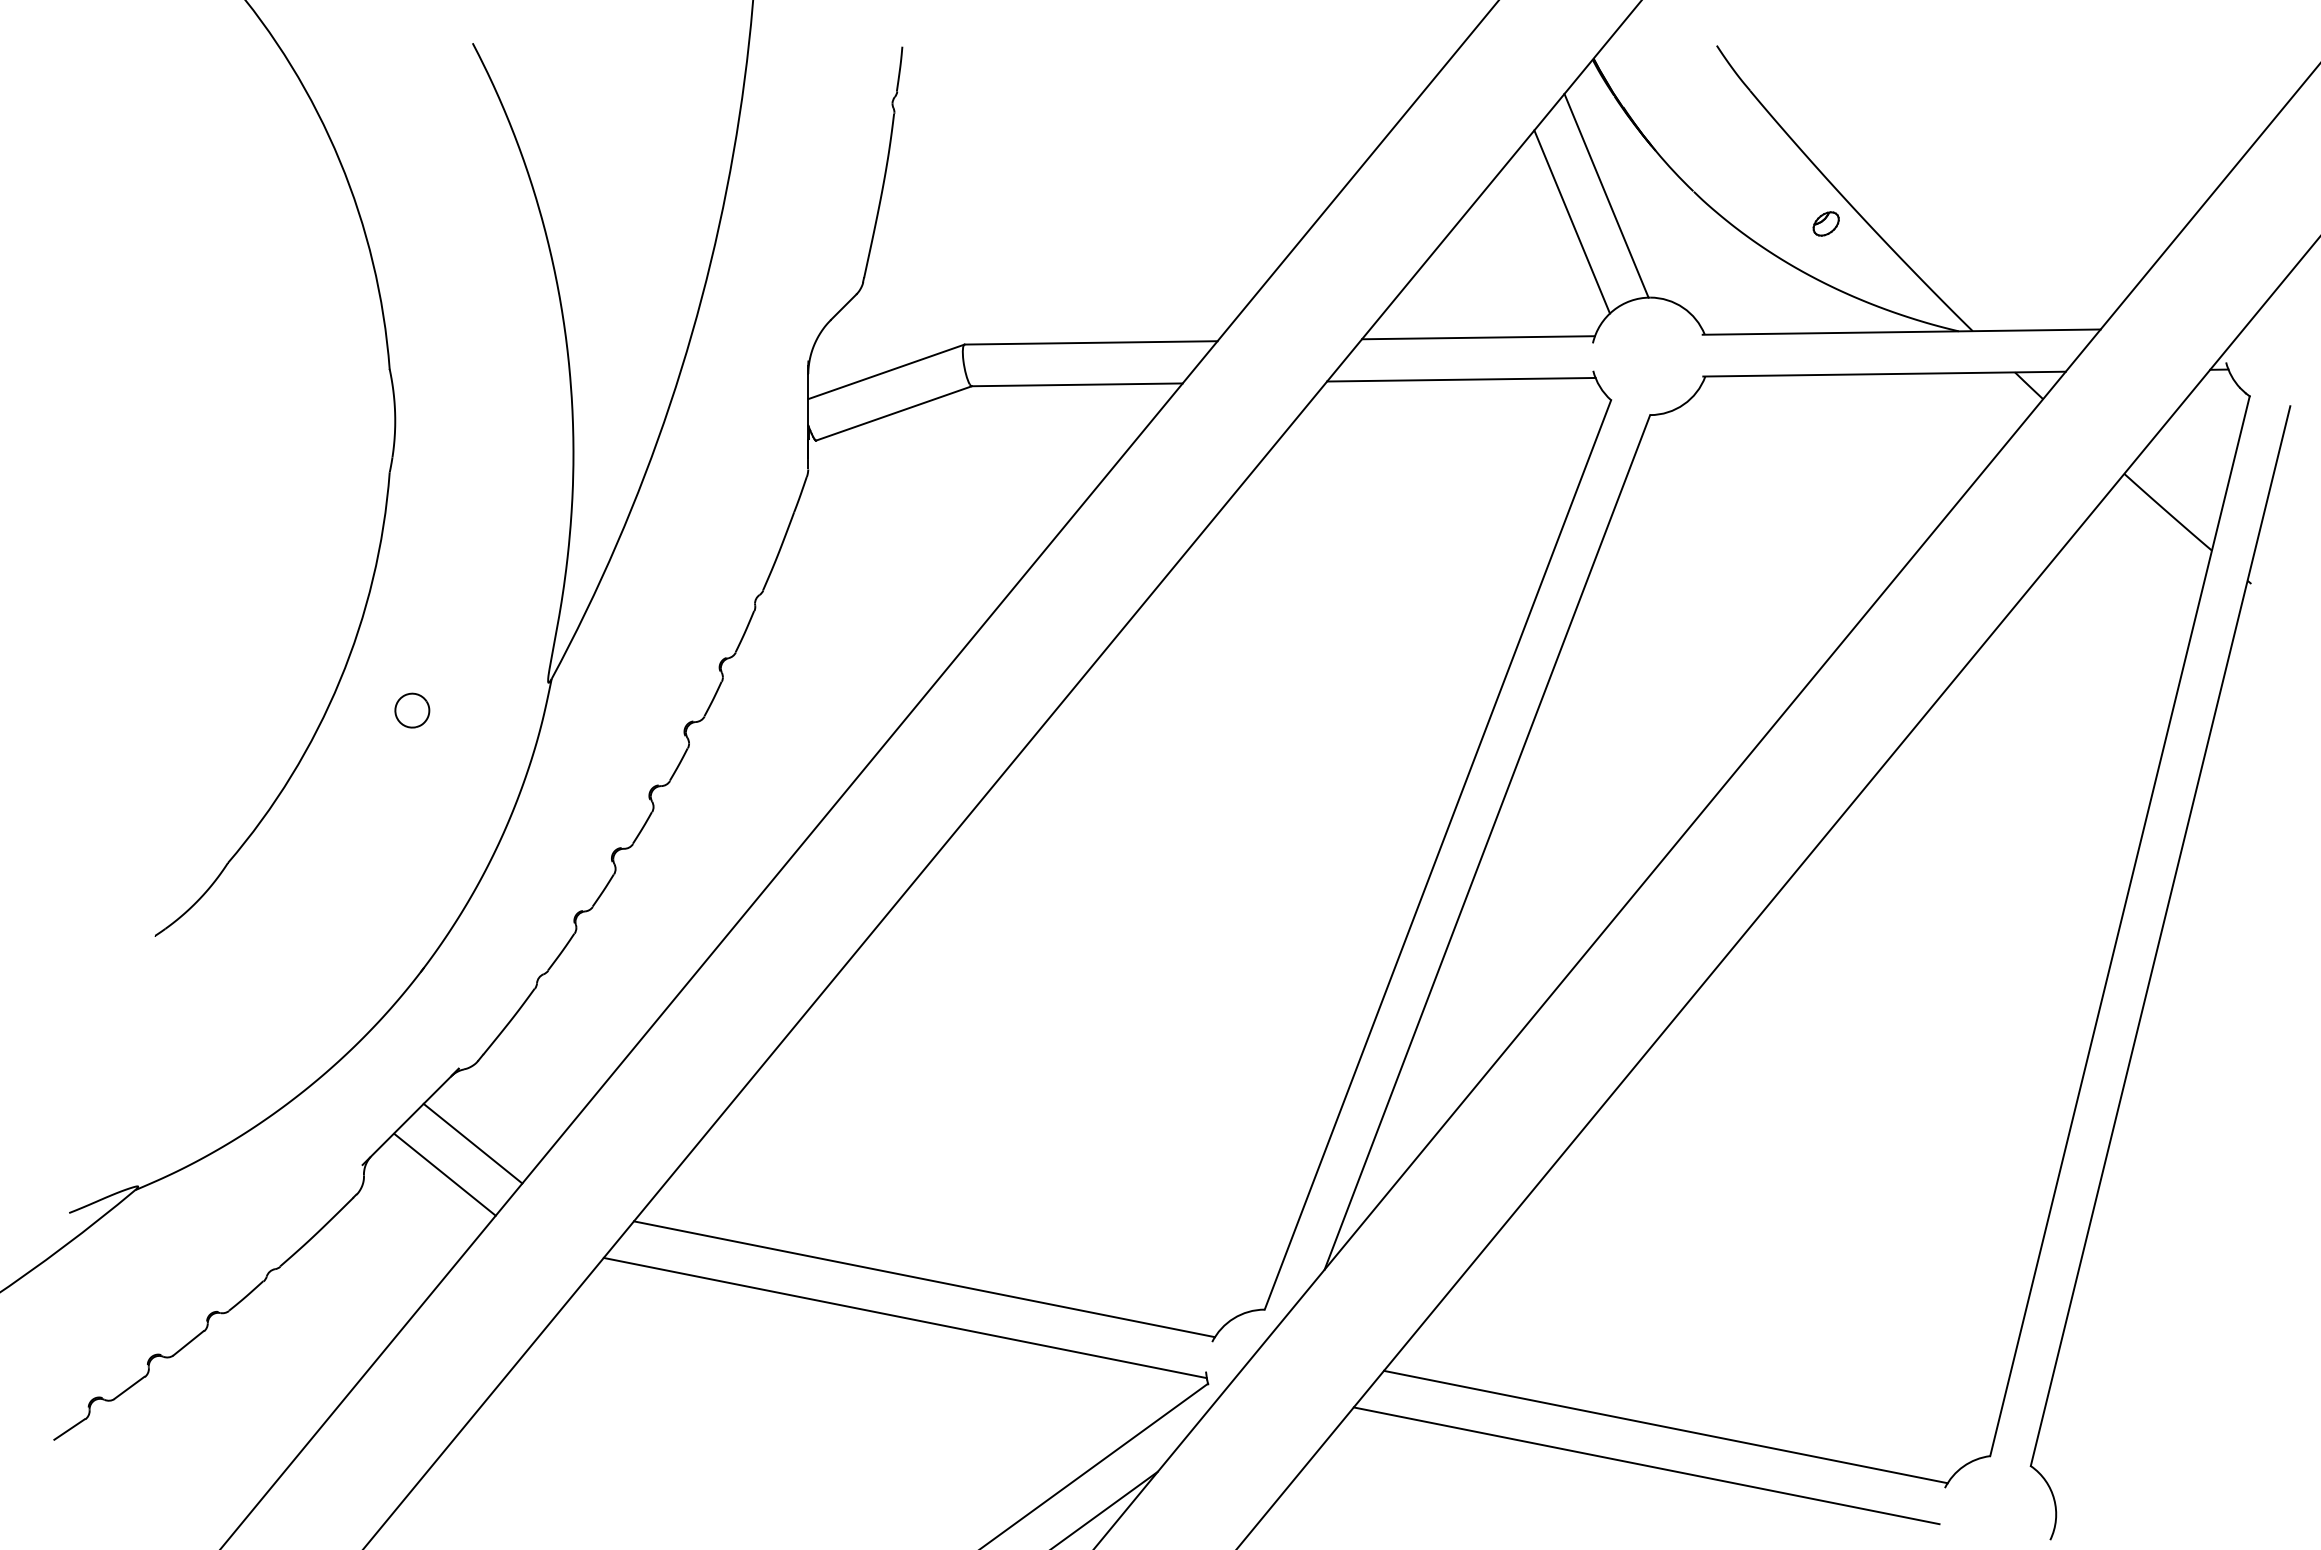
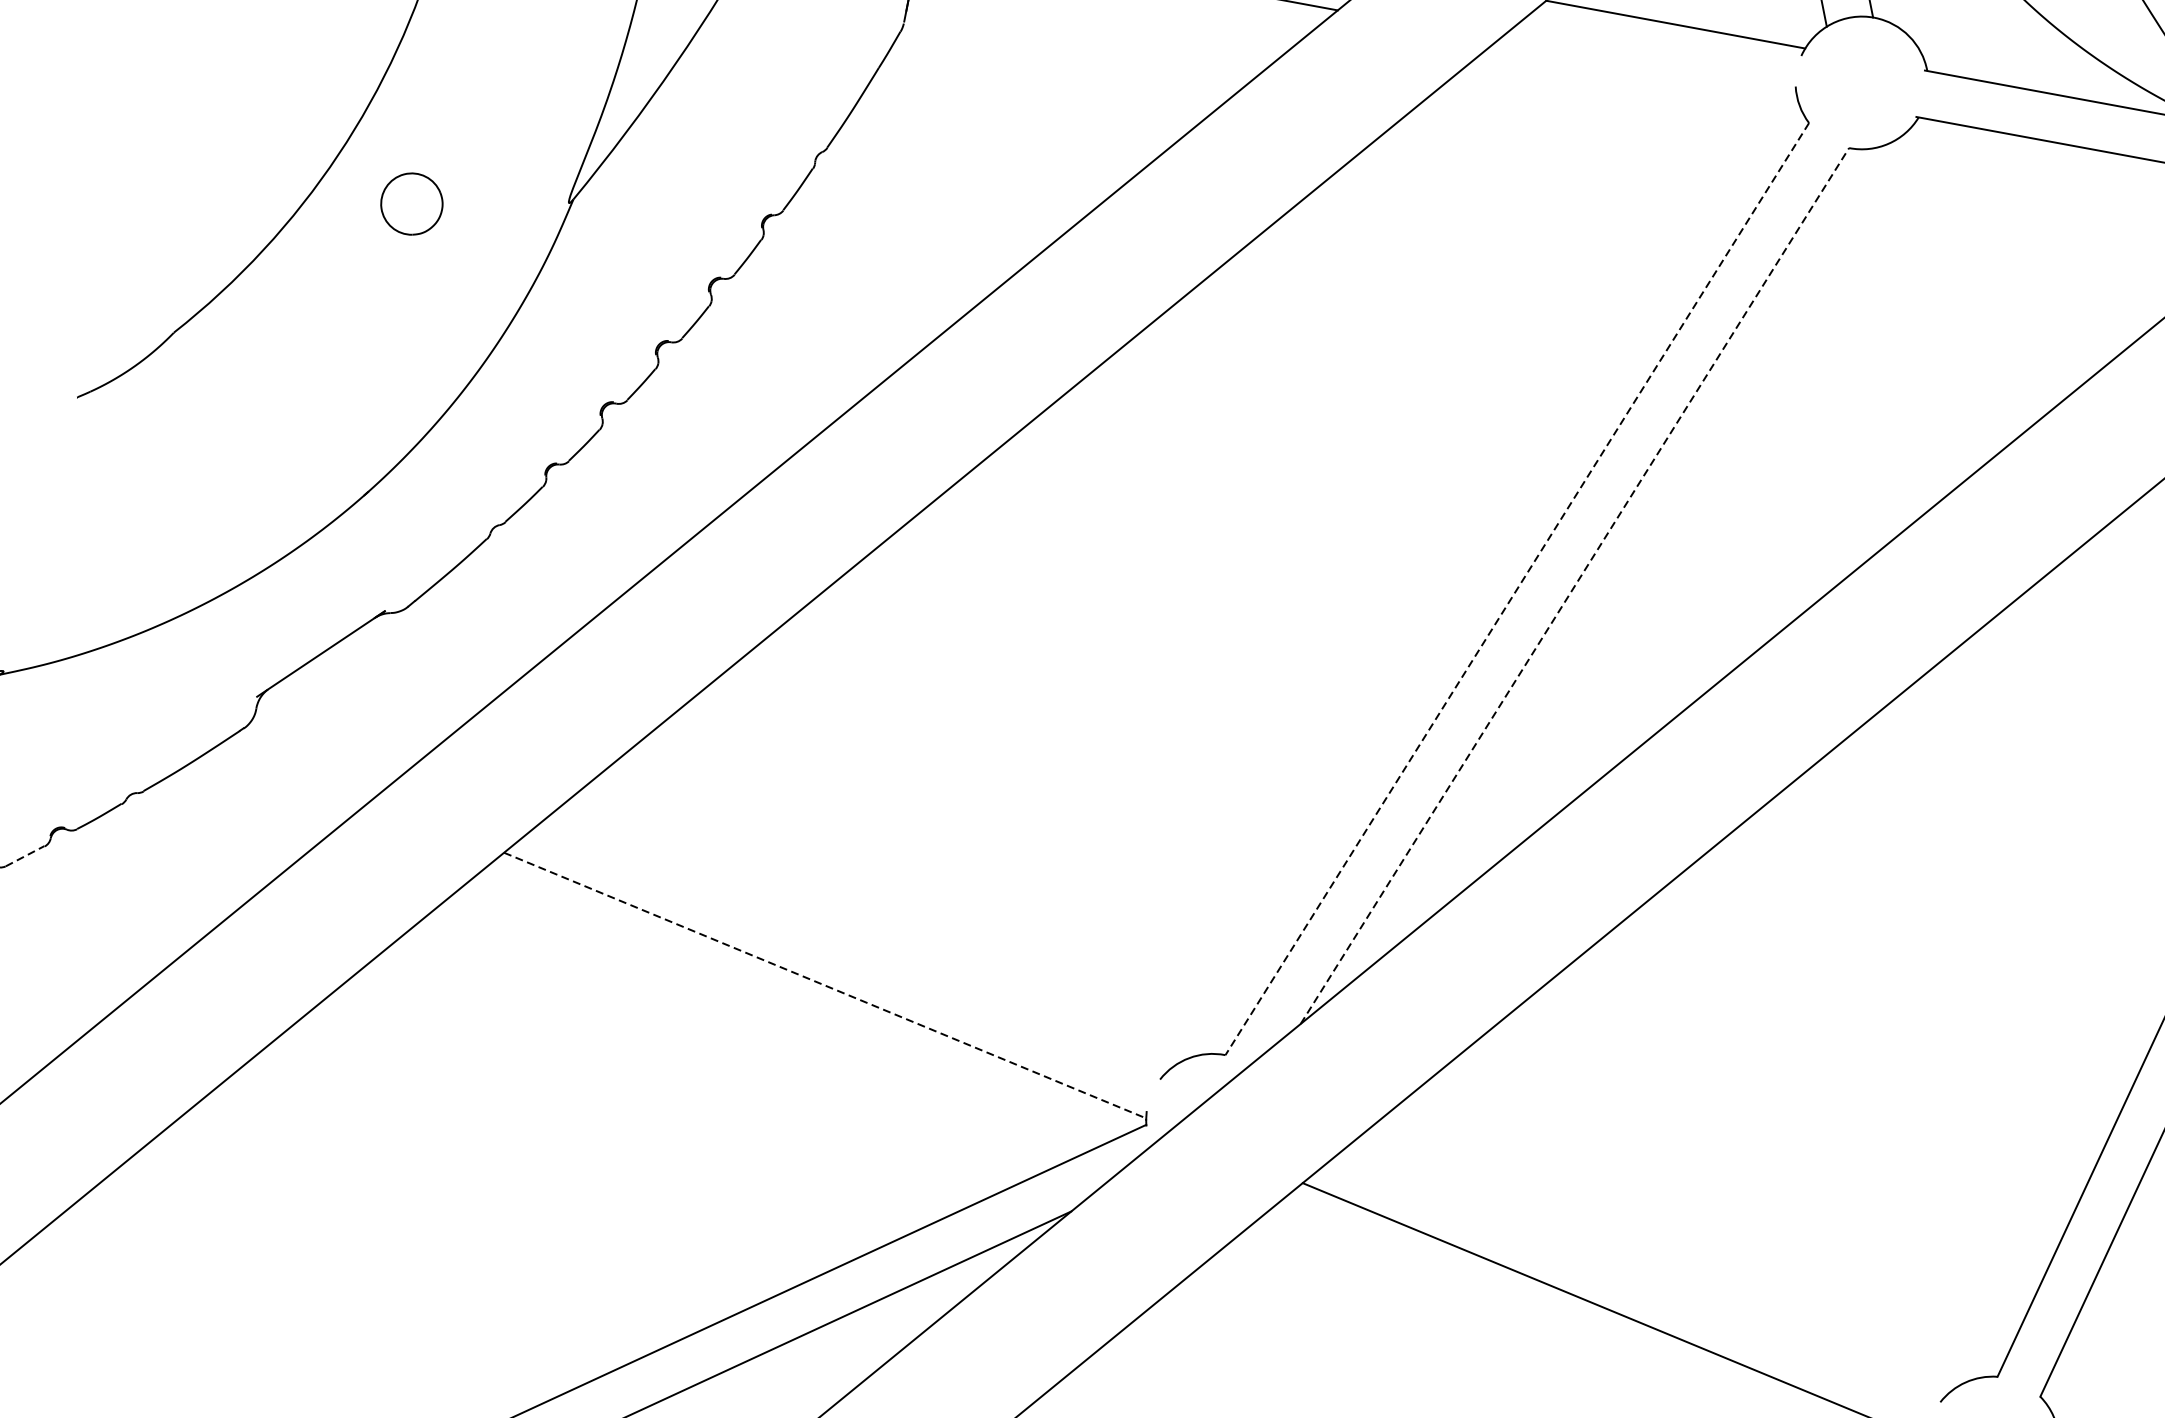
line: (1461, 379) -> (1647, 67), removed
part: (412, 710) -> (412, 203), size x1.6
line: (1487, 841) -> (1575, 585), solid -> dashed
line: (1437, 854) -> (1516, 588), solid -> dashed
line: (472, 1143) -> (383, 697), removed
line: (444, 1174) -> (345, 725), removed
line: (923, 1279) -> (853, 946), removed
line: (905, 1318) -> (825, 986), solid -> dashed
line: (189, 1342) -> (26, 855), solid -> dashed
line: (1665, 1426) -> (1644, 1272), removed

